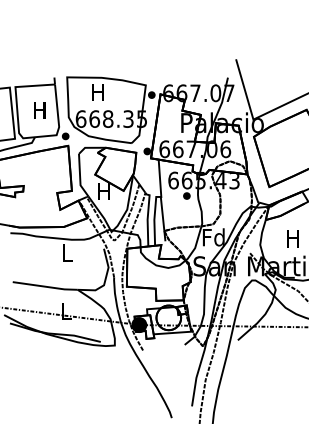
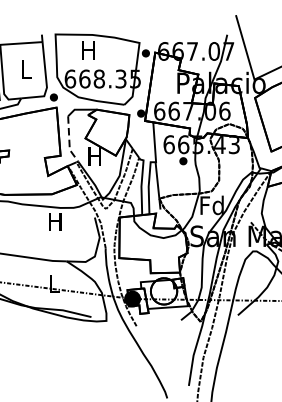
text: (39, 110) -> (25, 69), H -> L
line: (80, 177) -> (69, 141), solid -> dashed
text: (66, 252) -> (54, 221), L -> H

